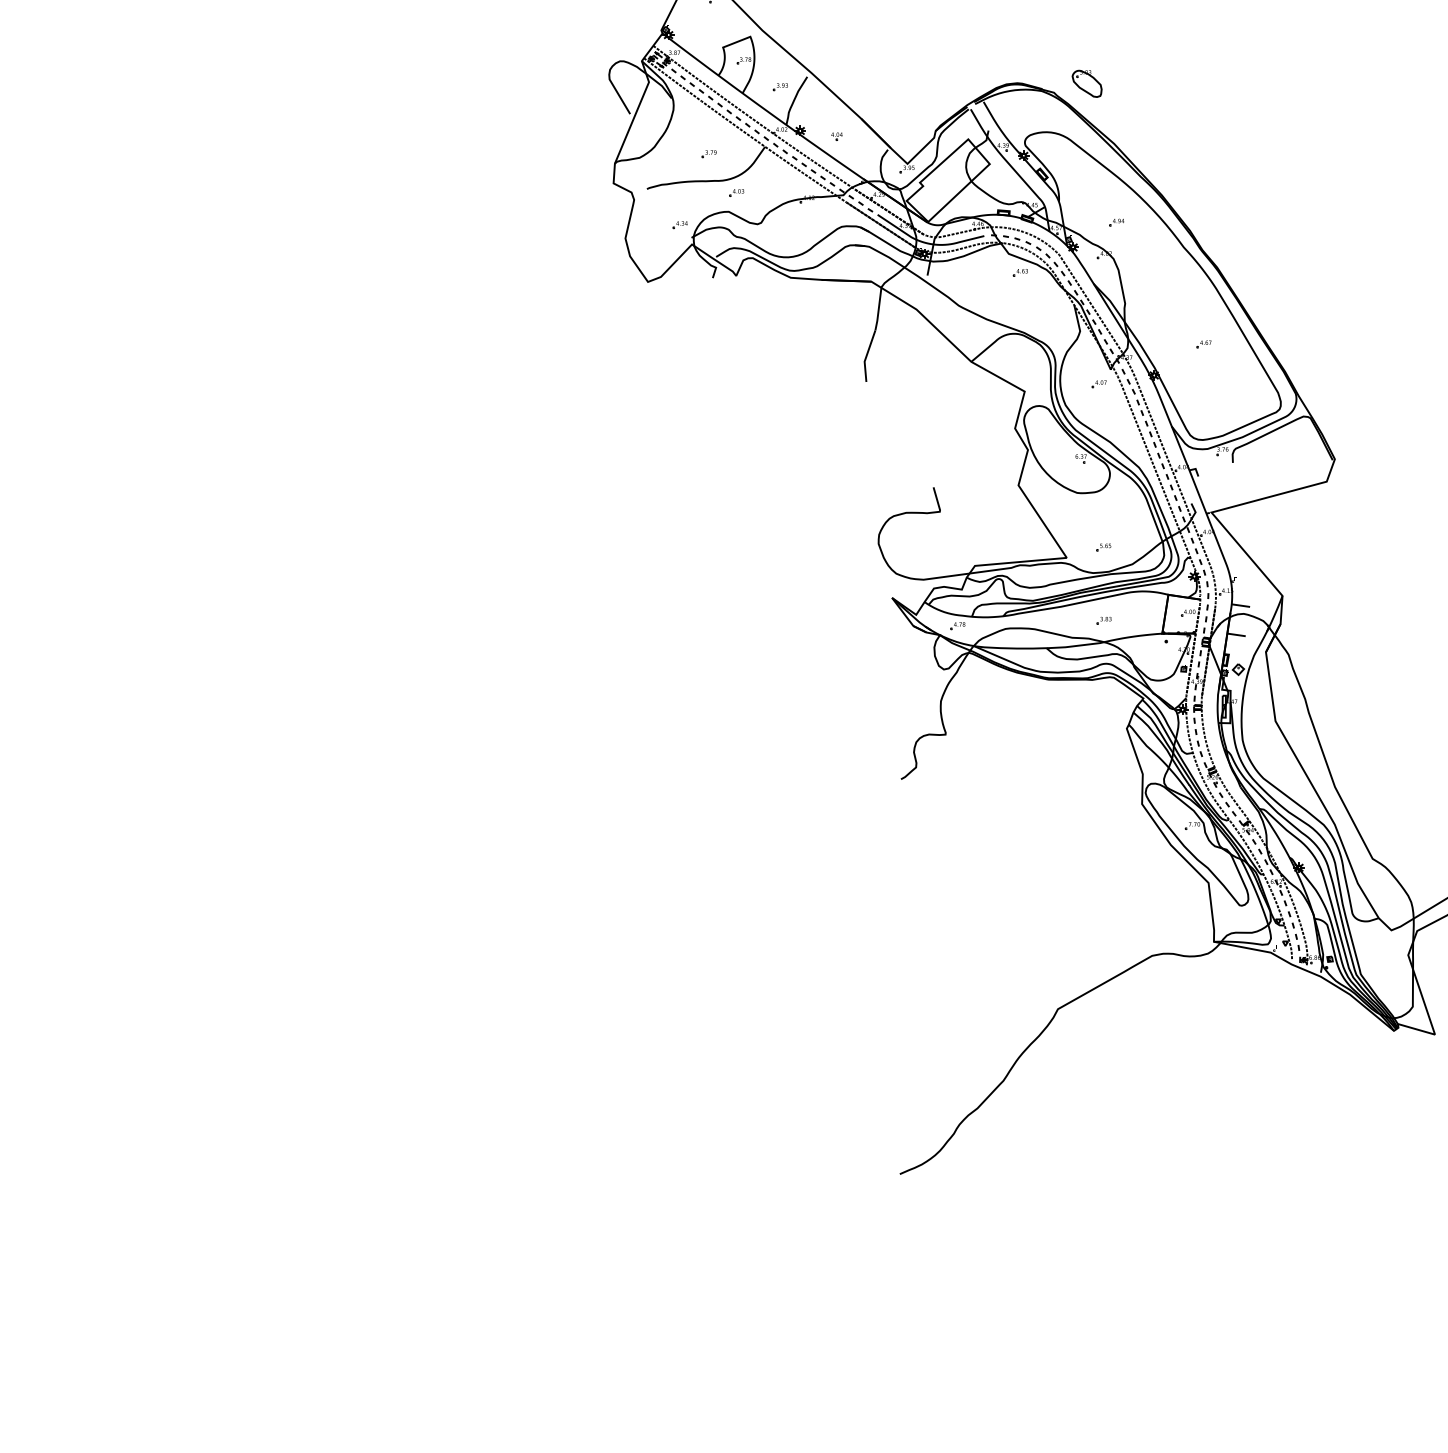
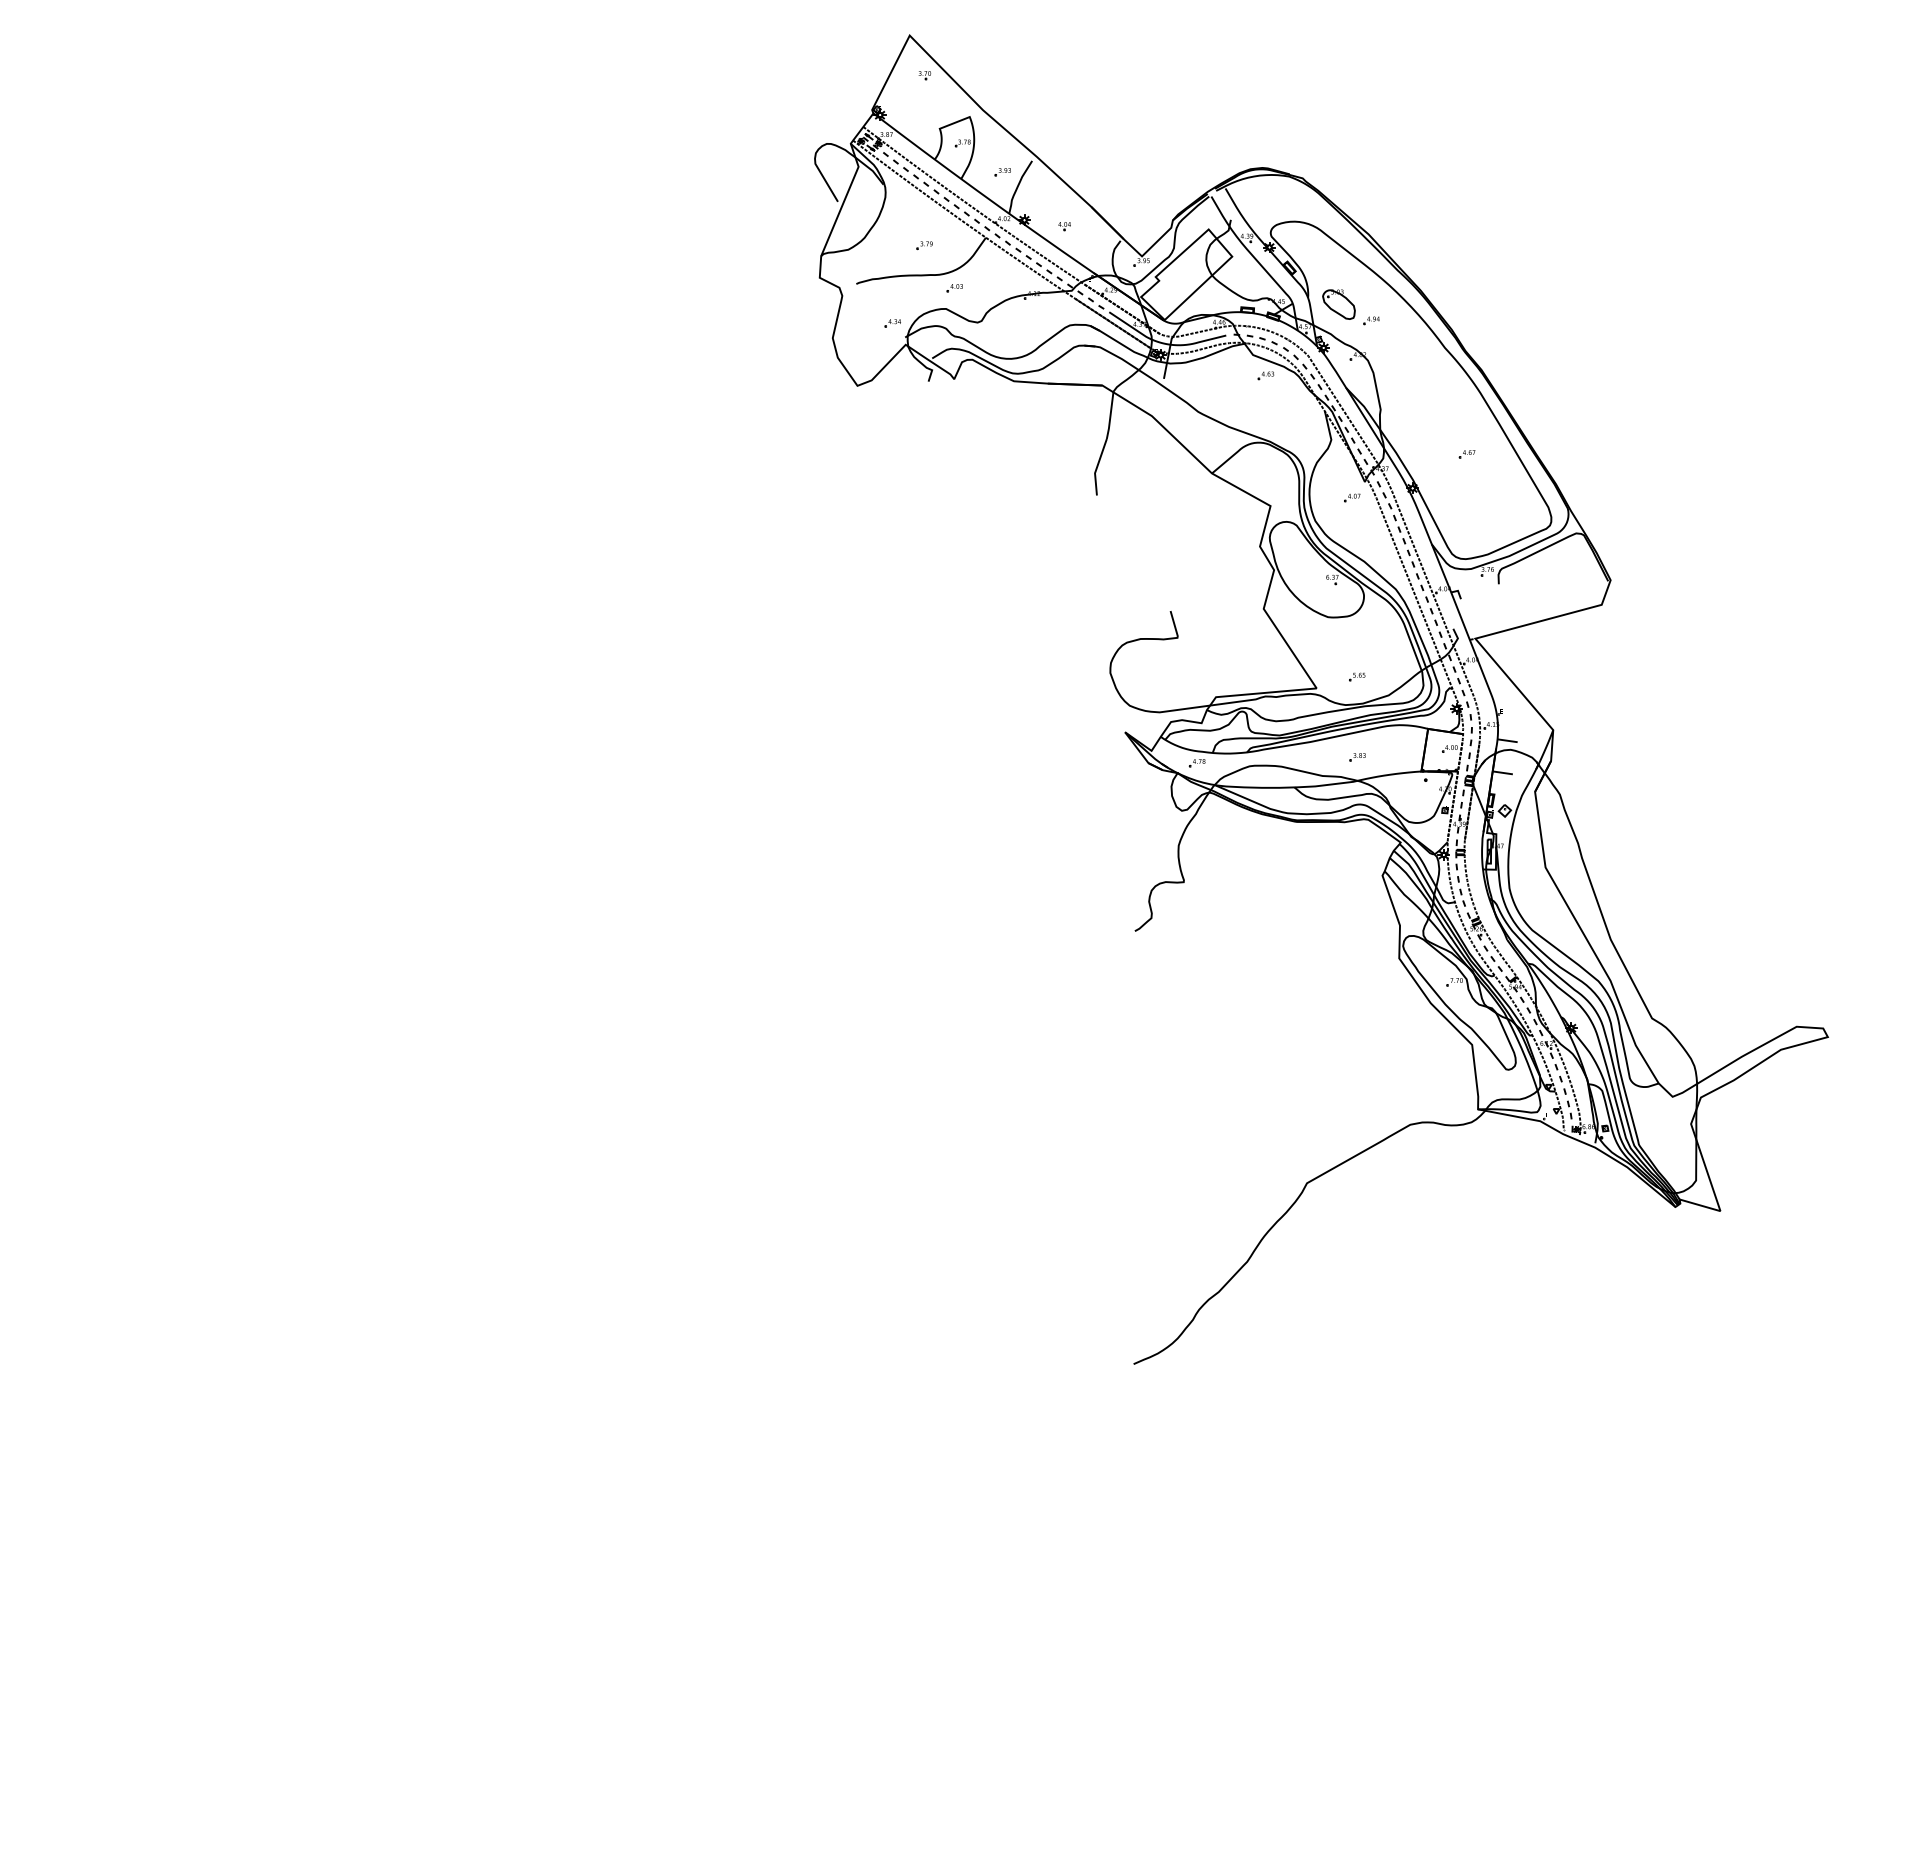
part: (1086, 83) -> (1338, 304), moved

